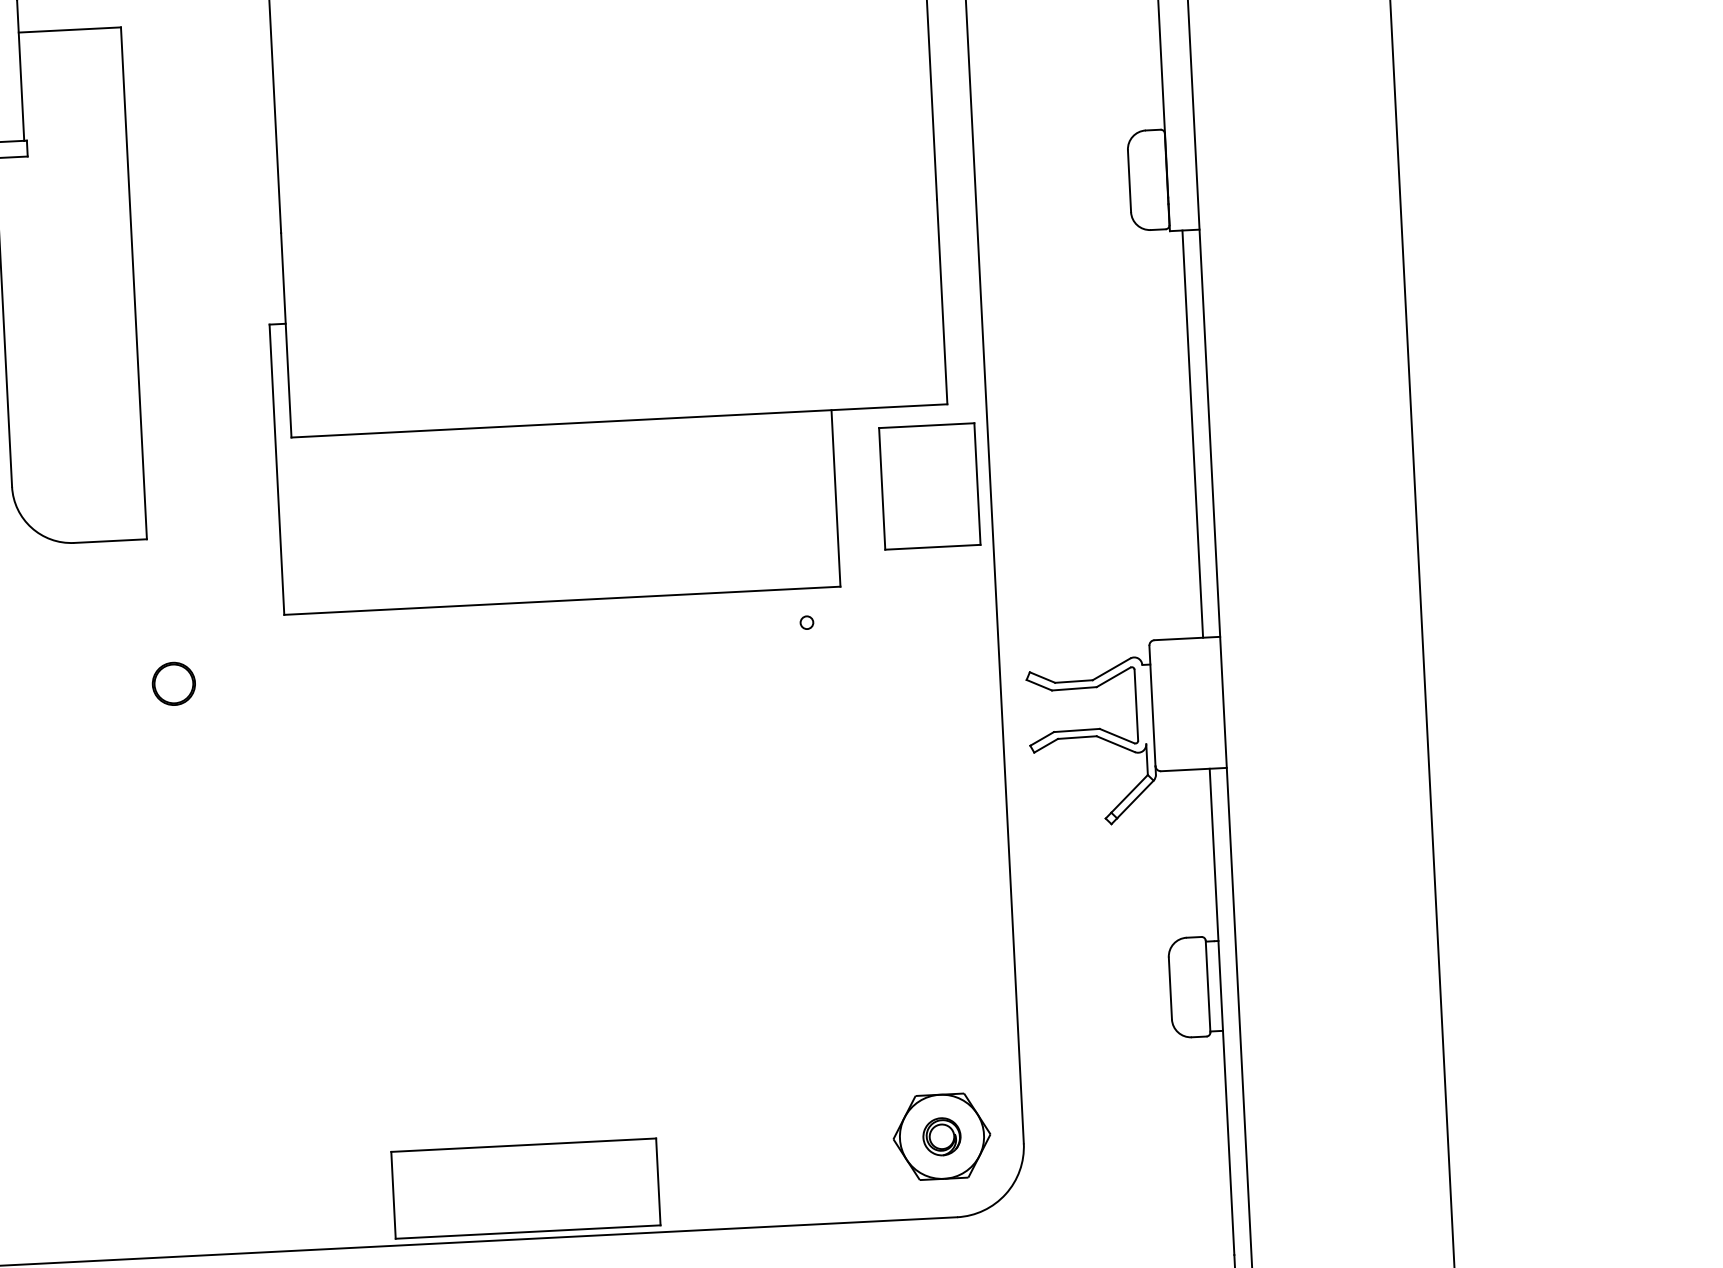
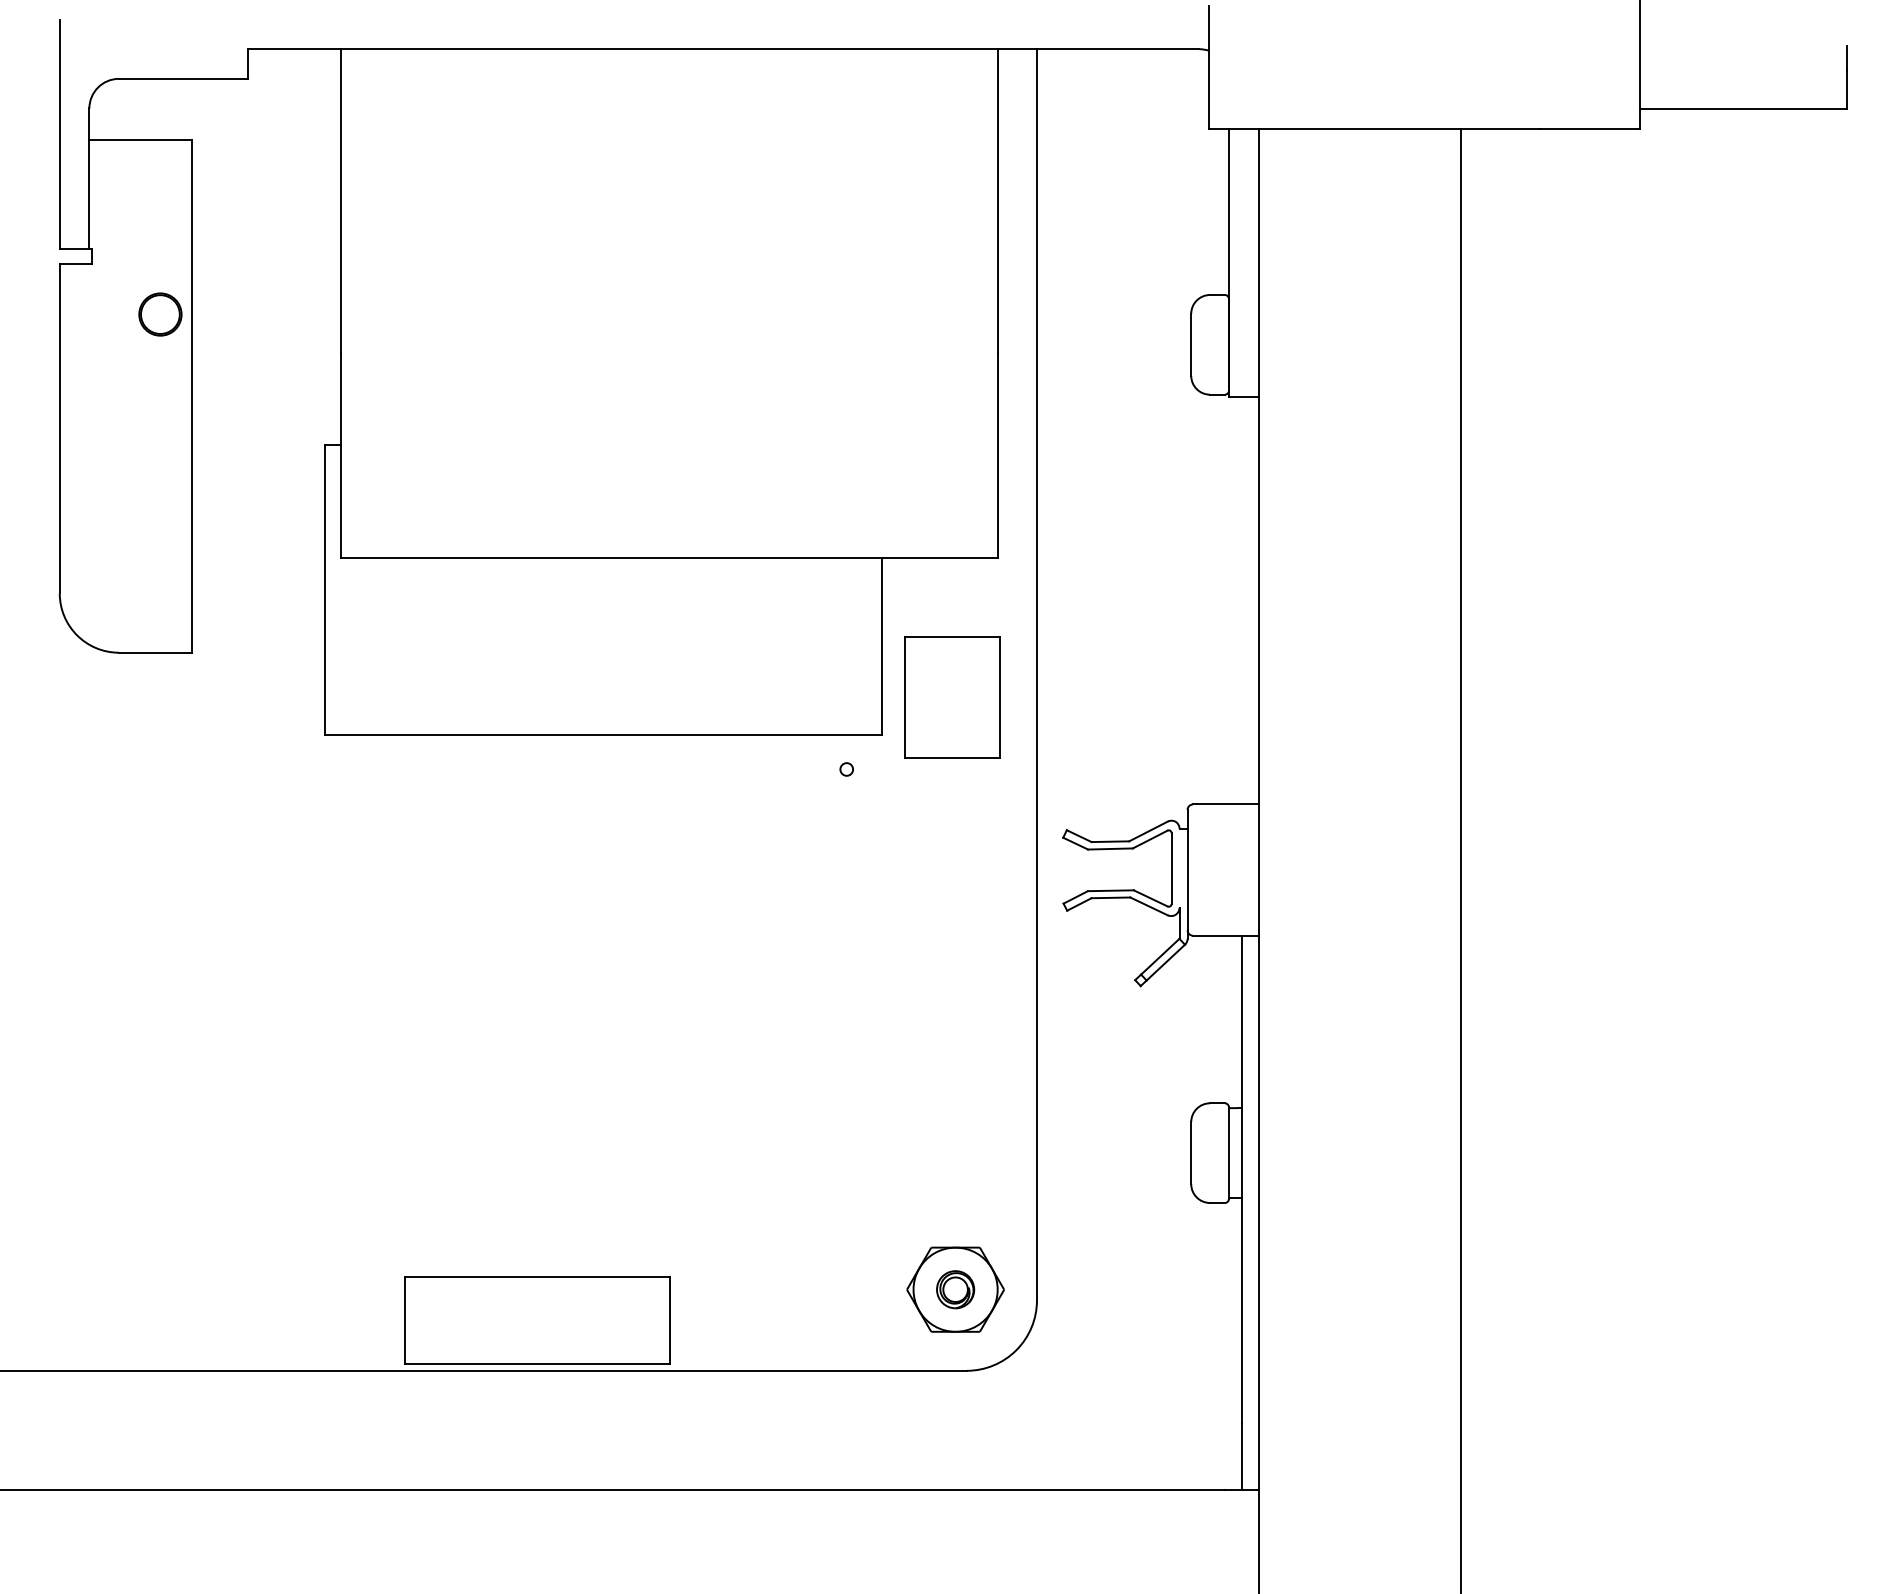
line: (1192, 433) -> (1241, 600), removed
part: (929, 486) -> (952, 697), moved
circle: (173, 683) -> (160, 314), moved

